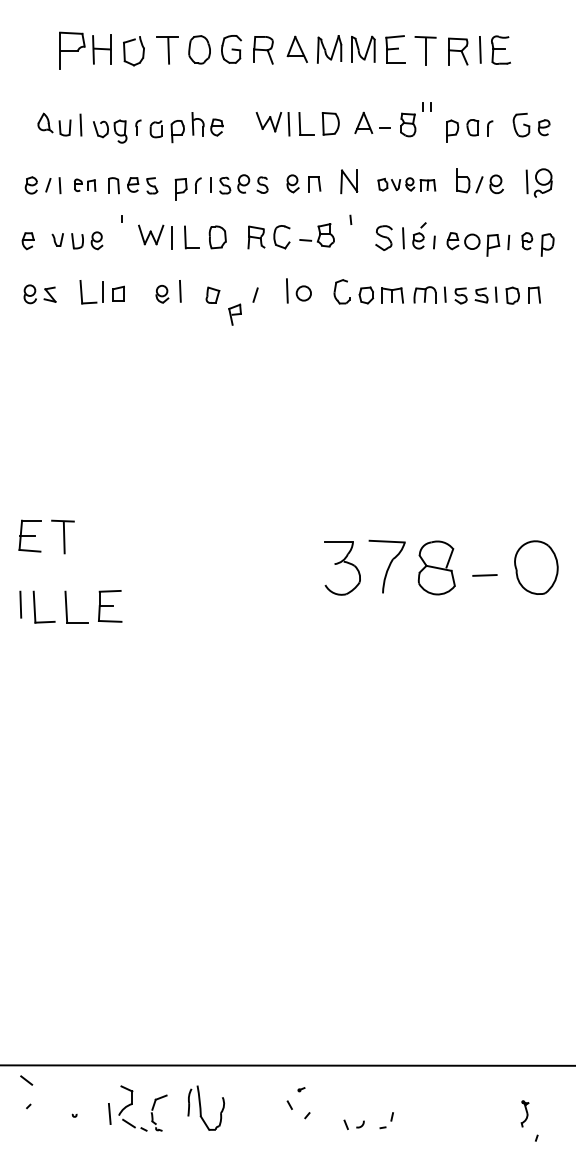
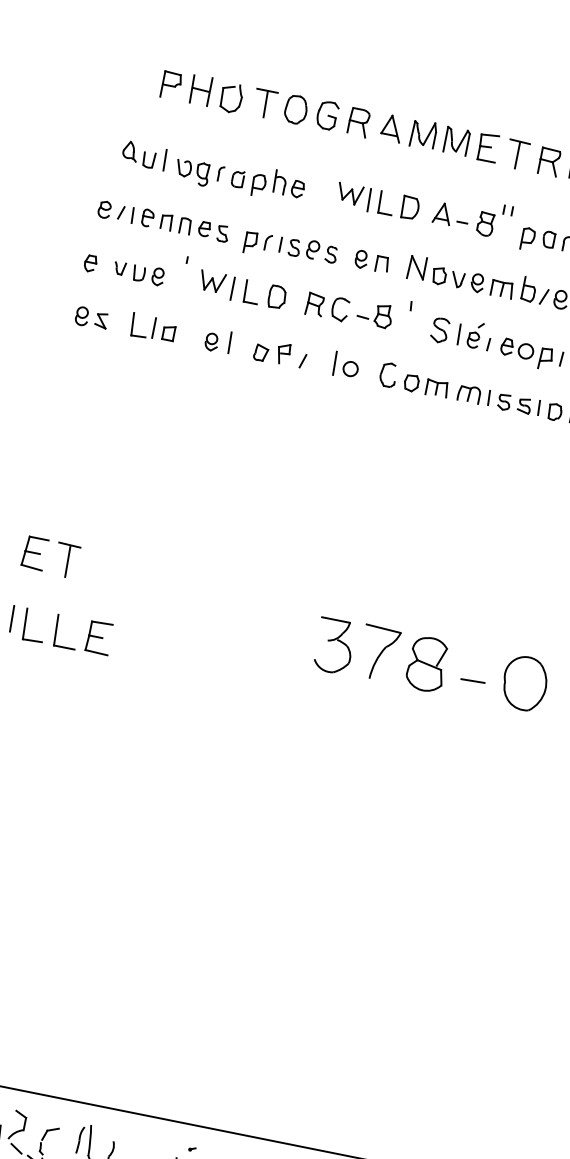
part: (72, 50) -> (171, 85), size x0.71
part: (406, 184) -> (472, 282), size x1.43
part: (84, 185) -> (156, 220), size x1.43
part: (234, 314) -> (283, 353), moved

